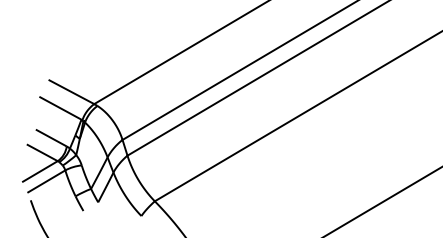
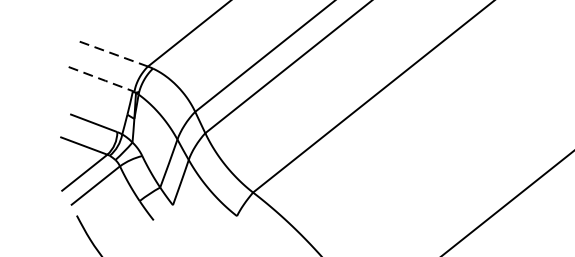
line: (72, 92) -> (114, 54), solid -> dashed
line: (61, 108) -> (102, 79), solid -> dashed

